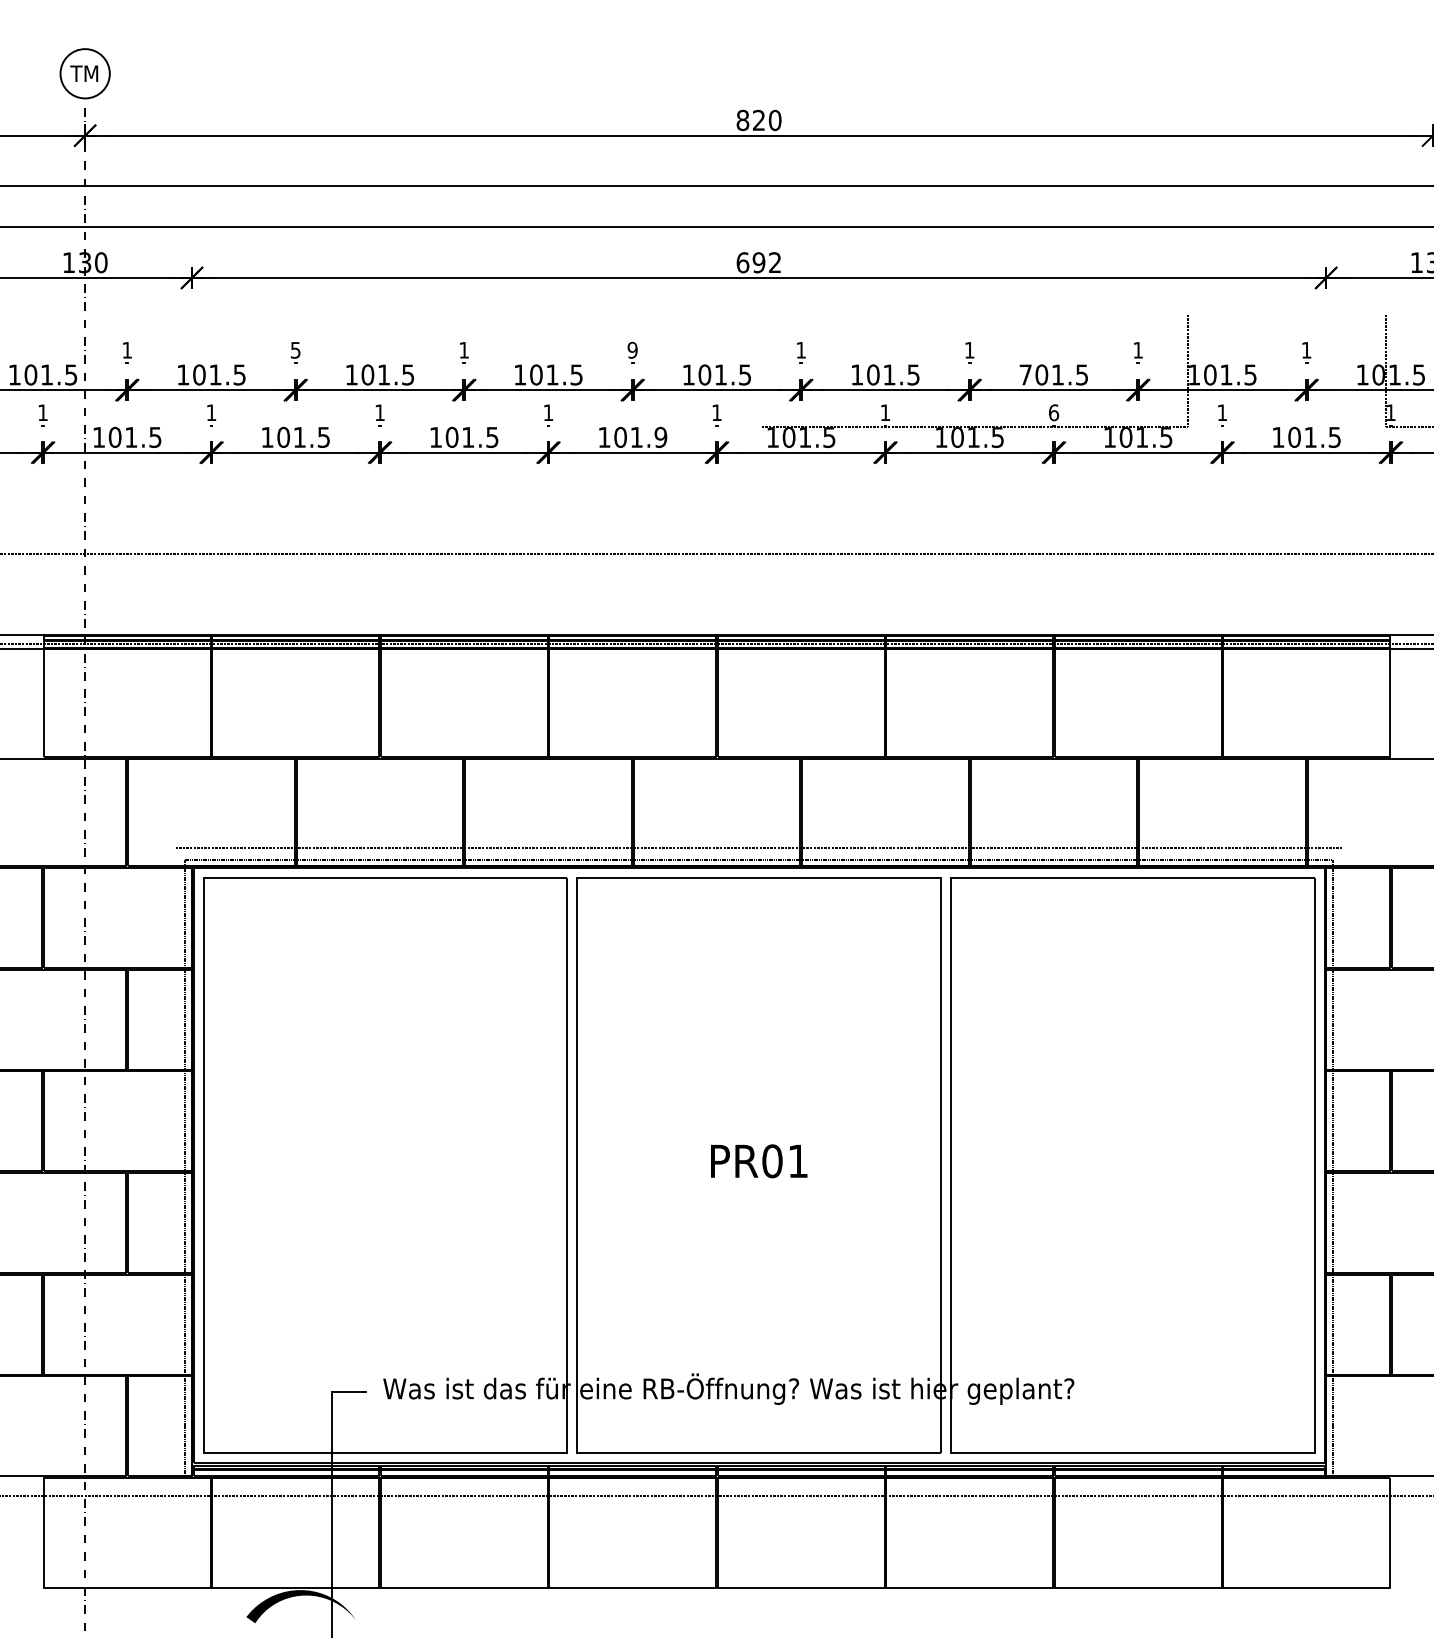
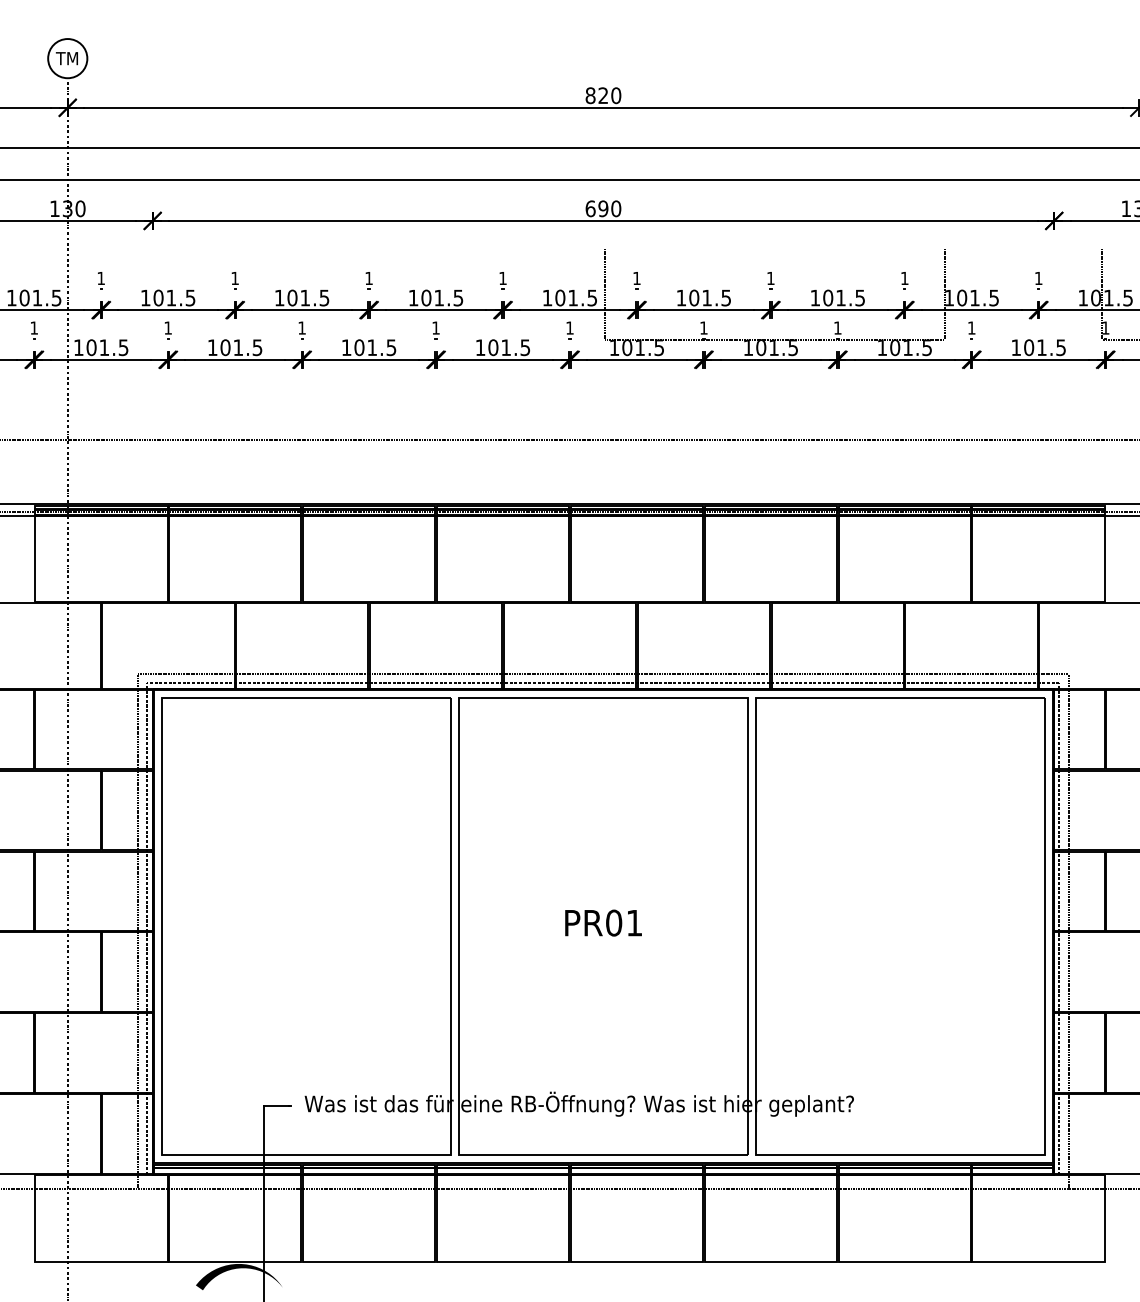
text: (774, 262) -> (615, 208), 692 -> 690
text: (632, 349) -> (502, 277), 9 -> 1
text: (295, 350) -> (234, 278), 5 -> 1
line: (760, 370) -> (604, 294), added
text: (1025, 374) -> (815, 297), 701.5 -> 101.5
text: (1054, 412) -> (838, 327), 6 -> 1
text: (660, 436) -> (525, 346), 101.9 -> 101.5
line: (173, 1171) -> (137, 931), added
line: (1344, 1171) -> (1068, 931), added

